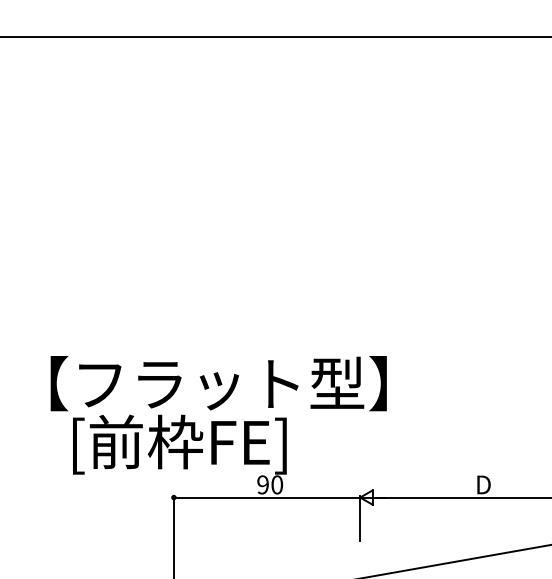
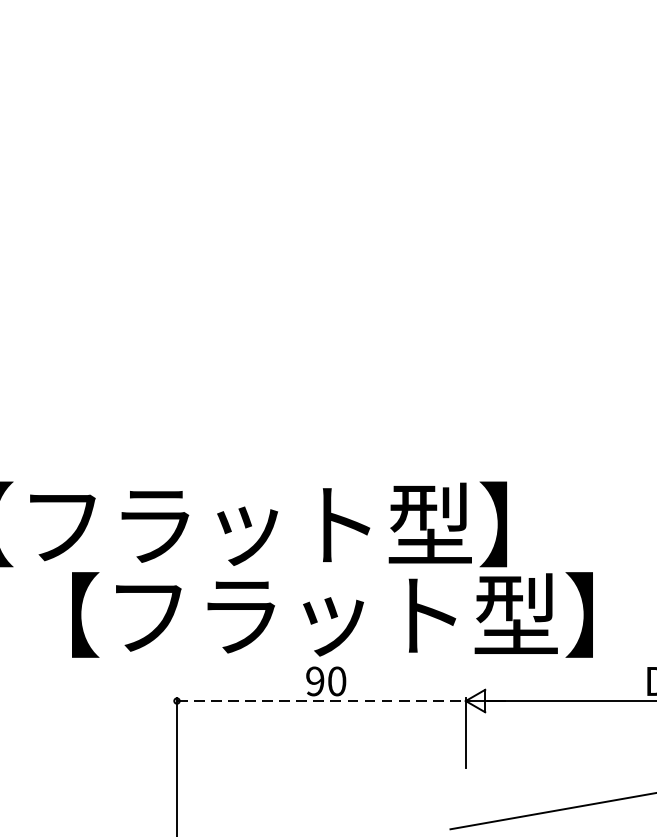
text: (257, 444) -> (306, 618), [前枠FE] -> 【フラット型】
line: (267, 497) -> (322, 700), solid -> dashed

